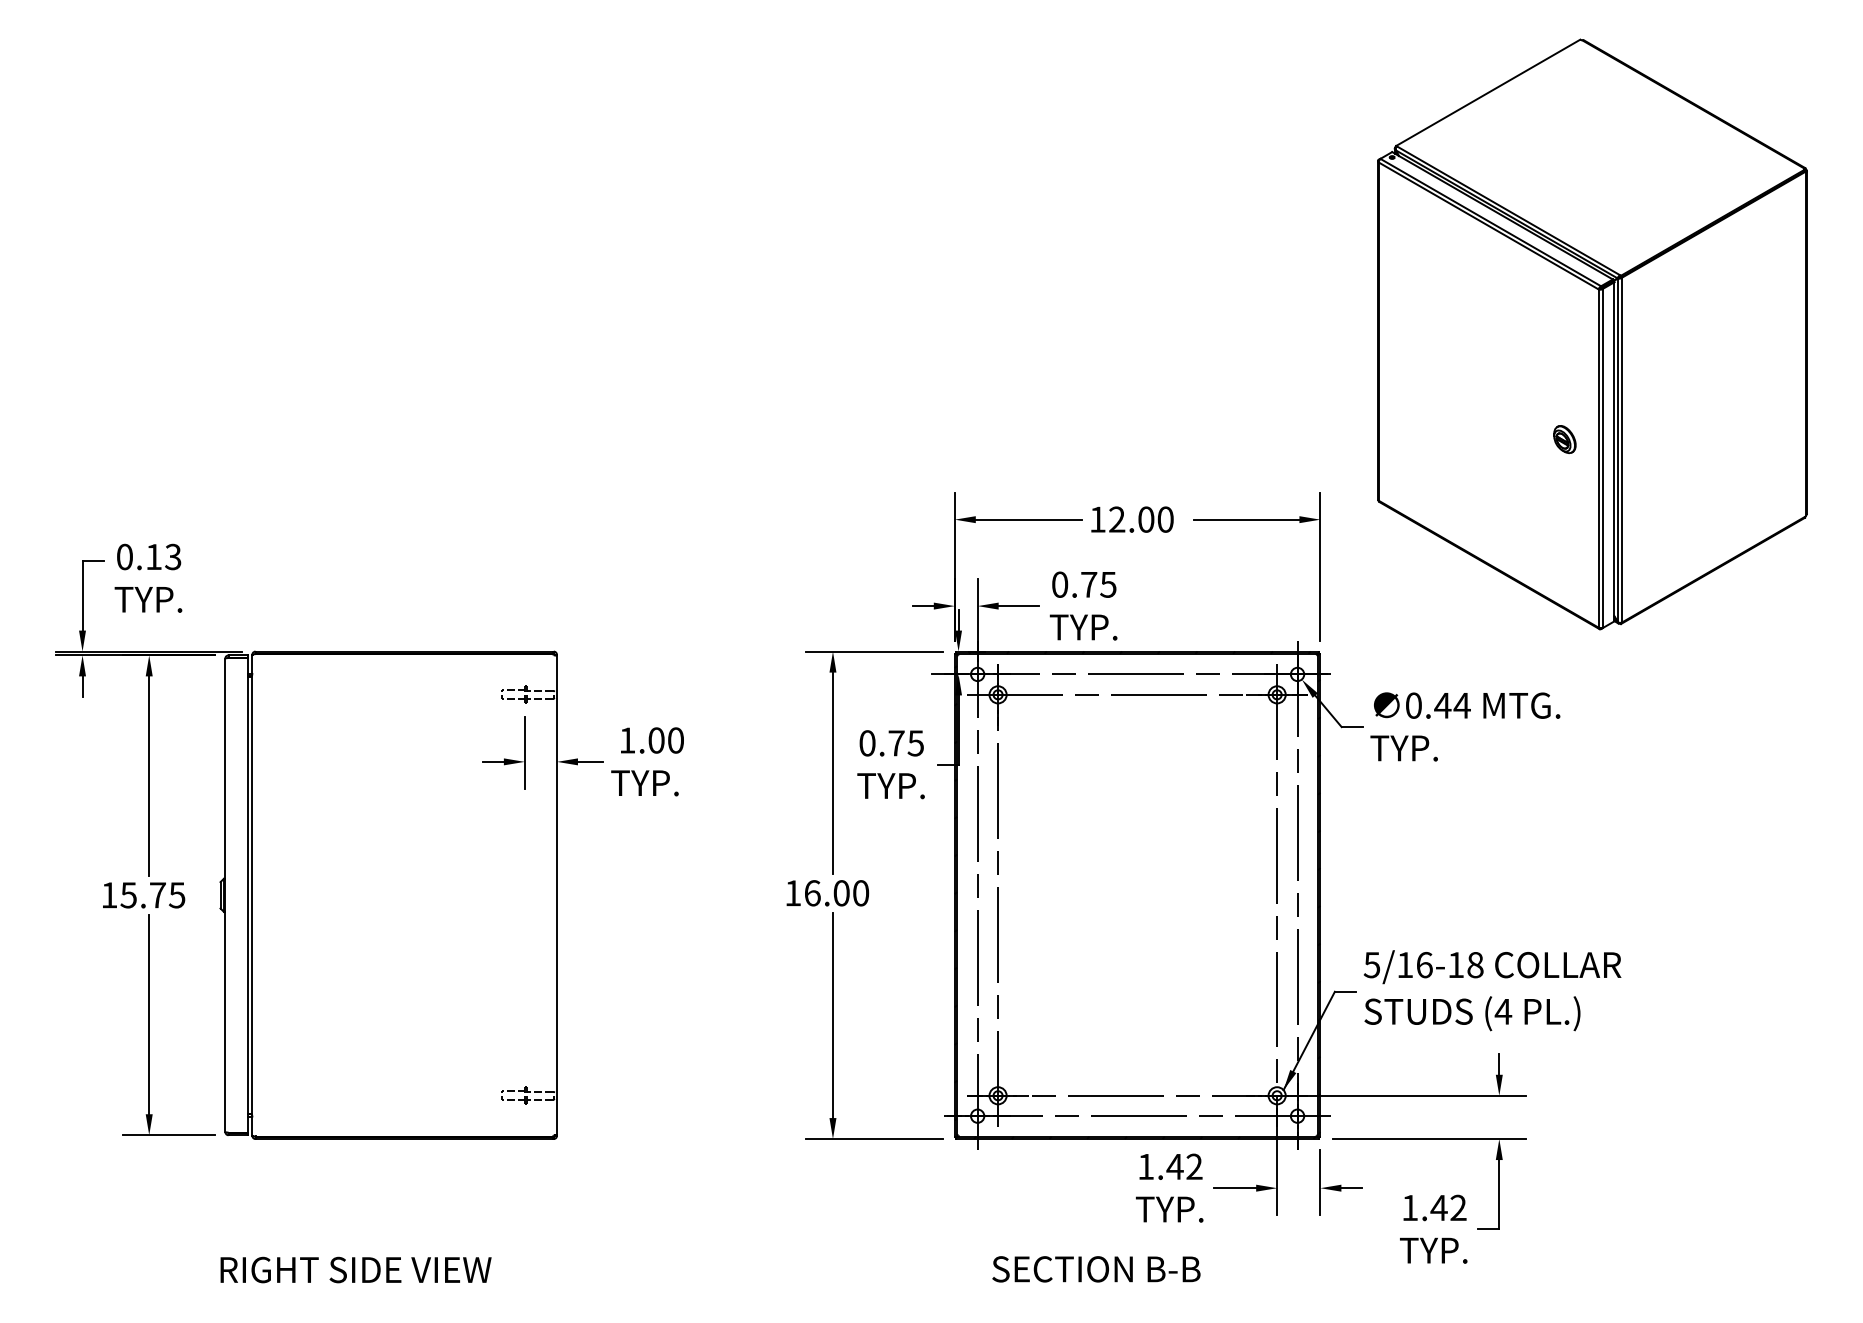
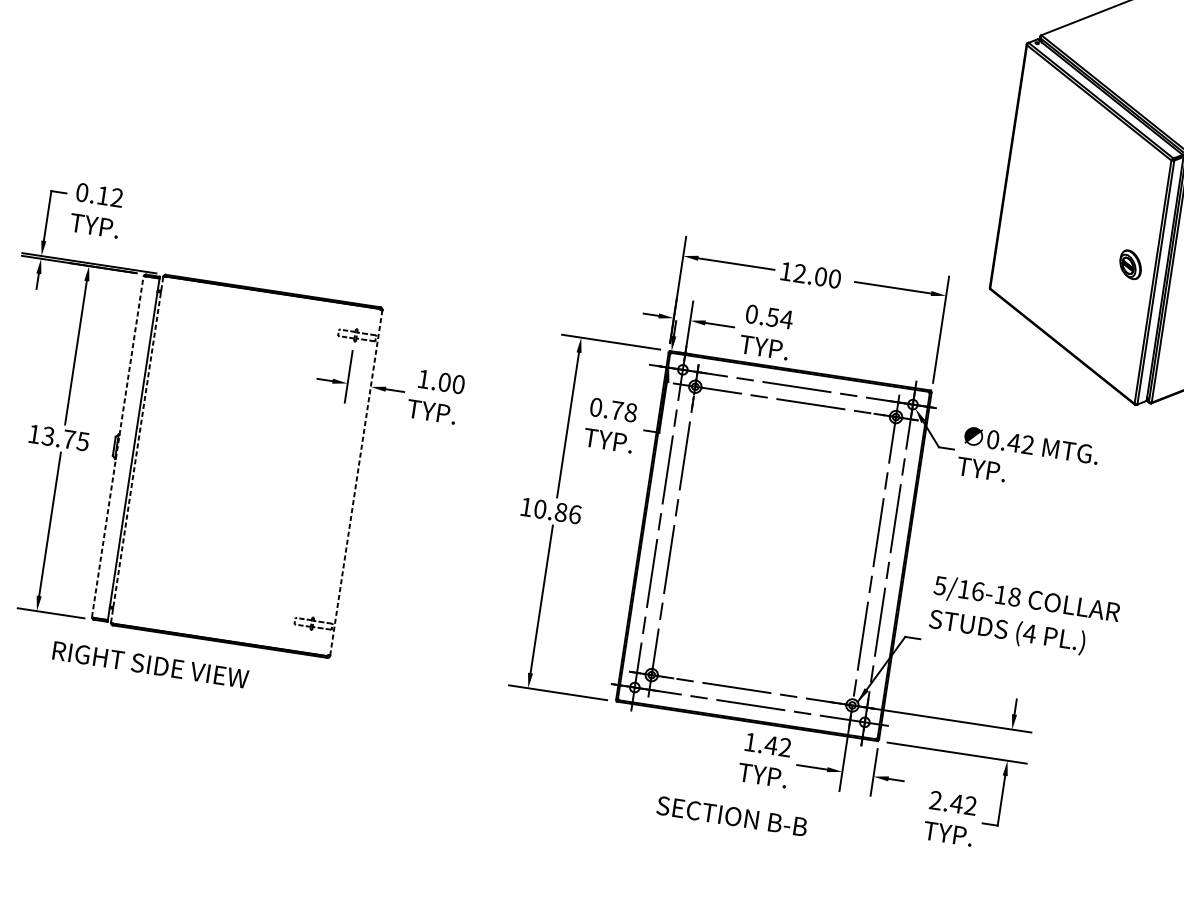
part: (1564, 439) -> (1130, 264), size x1.4
text: (173, 557) -> (117, 198), 0.13 -> 0.12
text: (1098, 584) -> (779, 318), 0.75 -> 0.54
text: (1461, 705) -> (1027, 444), 0.44 -> 0.42
text: (915, 743) -> (630, 412), 0.75 -> 0.78
text: (836, 893) -> (557, 512), 16.00 -> 10.86
text: (128, 894) -> (48, 435), 15.75 -> 13.75
line: (252, 894) -> (137, 449), solid -> dashed
line: (225, 895) -> (117, 447), solid -> dashed
line: (556, 895) -> (355, 483), solid -> dashed
text: (1492, 990) -> (1024, 617), moved
text: (1410, 1207) -> (936, 800), 1.42 -> 2.42
text: (355, 1269) -> (150, 664), moved
text: (1096, 1269) -> (732, 816), moved

